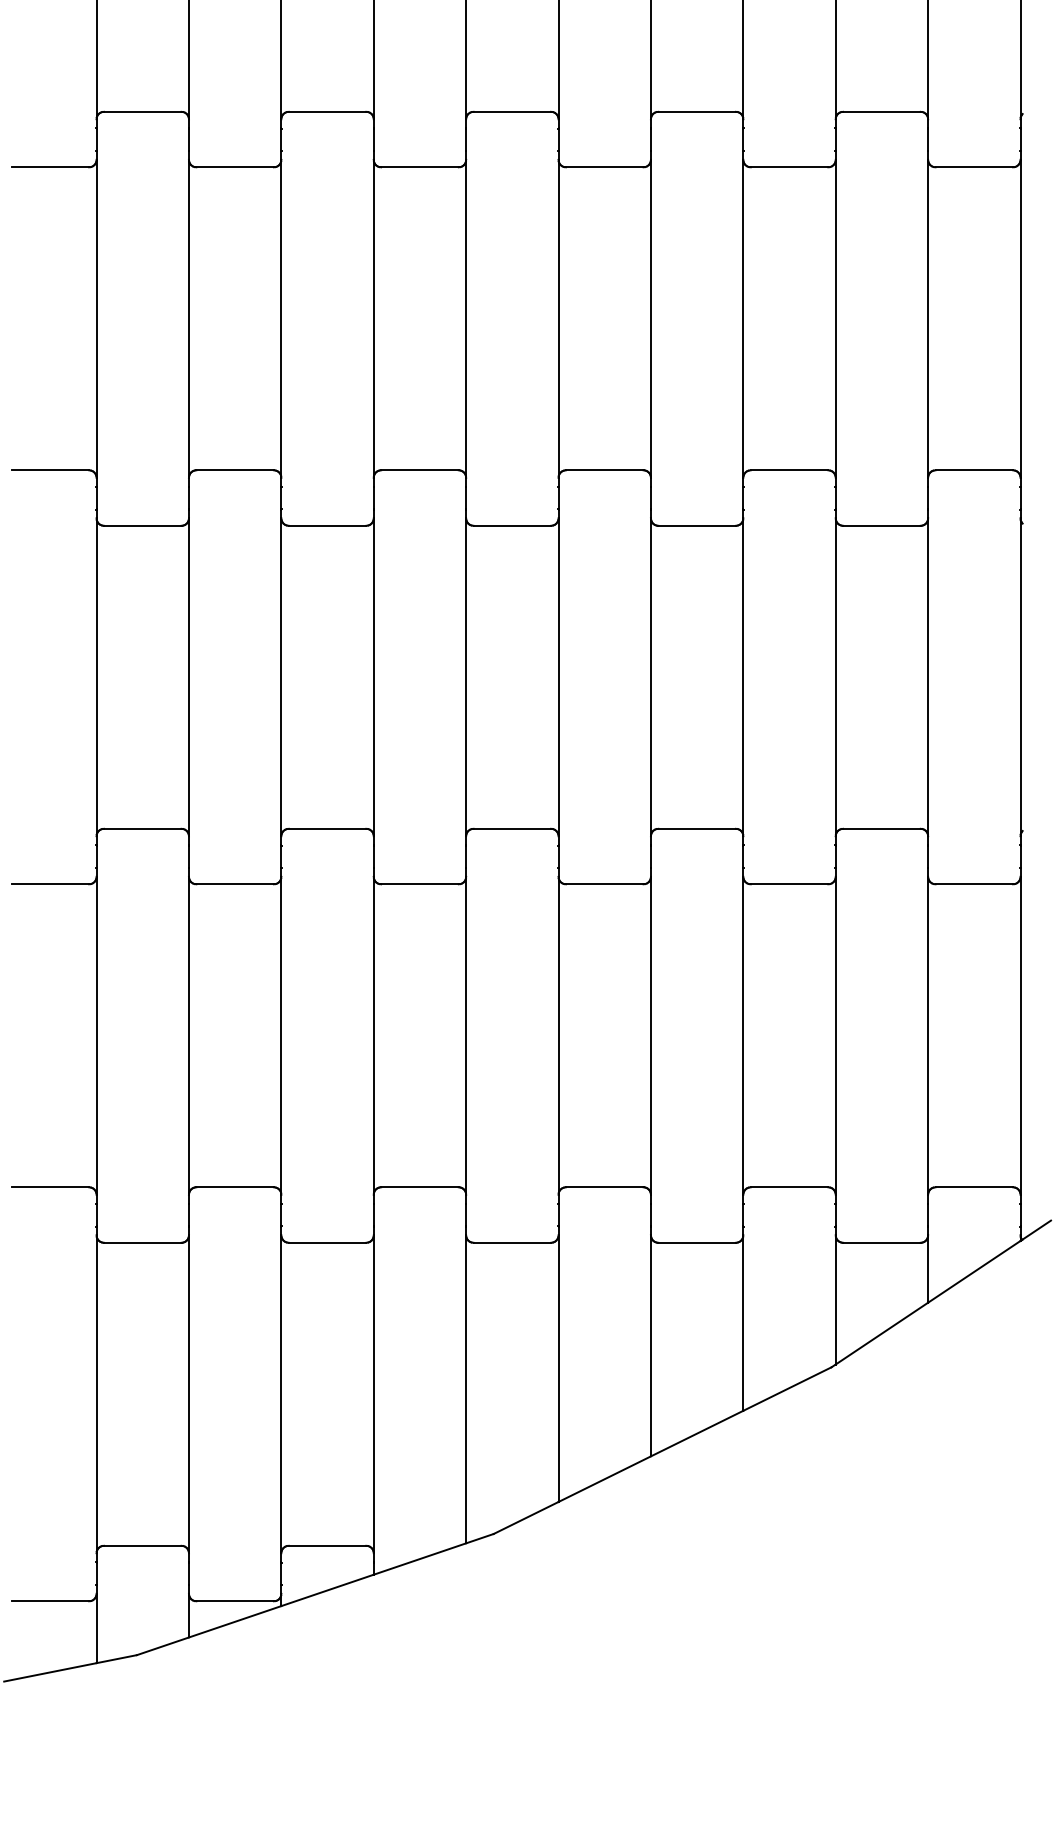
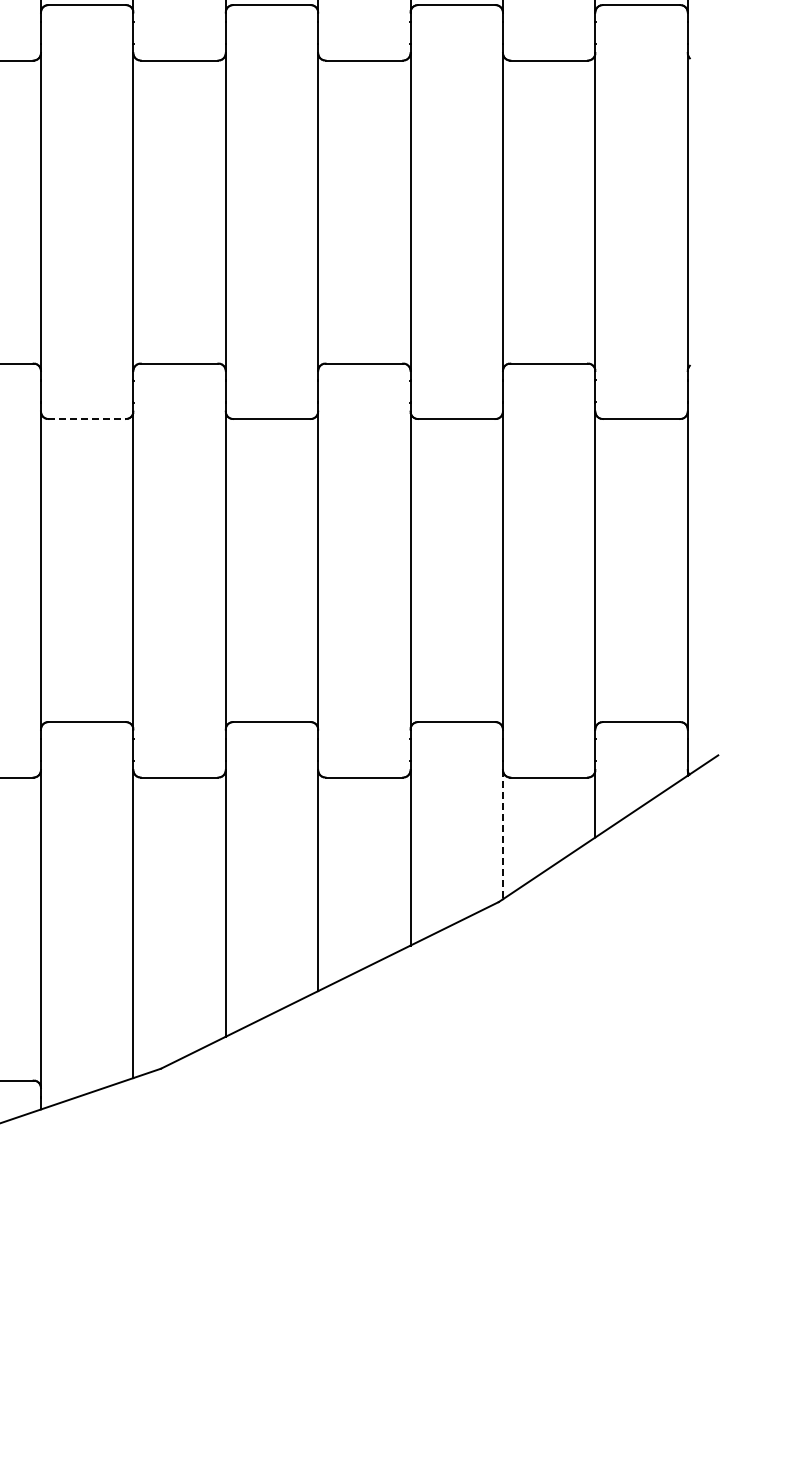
line: (419, 884) -> (86, 419), solid -> dashed
line: (835, 1299) -> (502, 834), solid -> dashed

